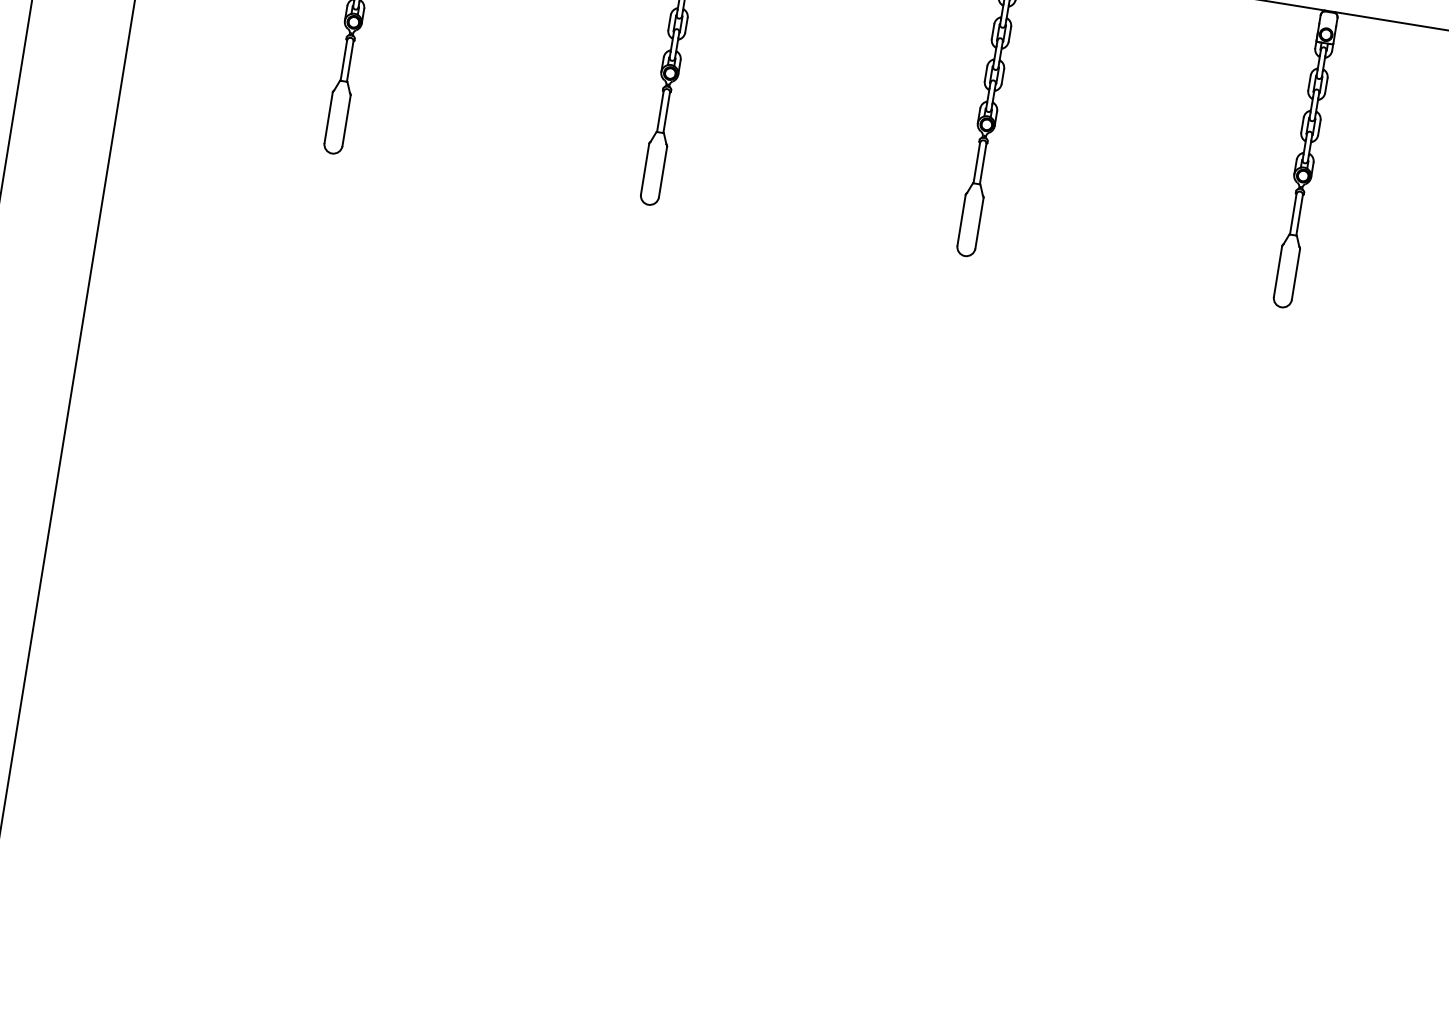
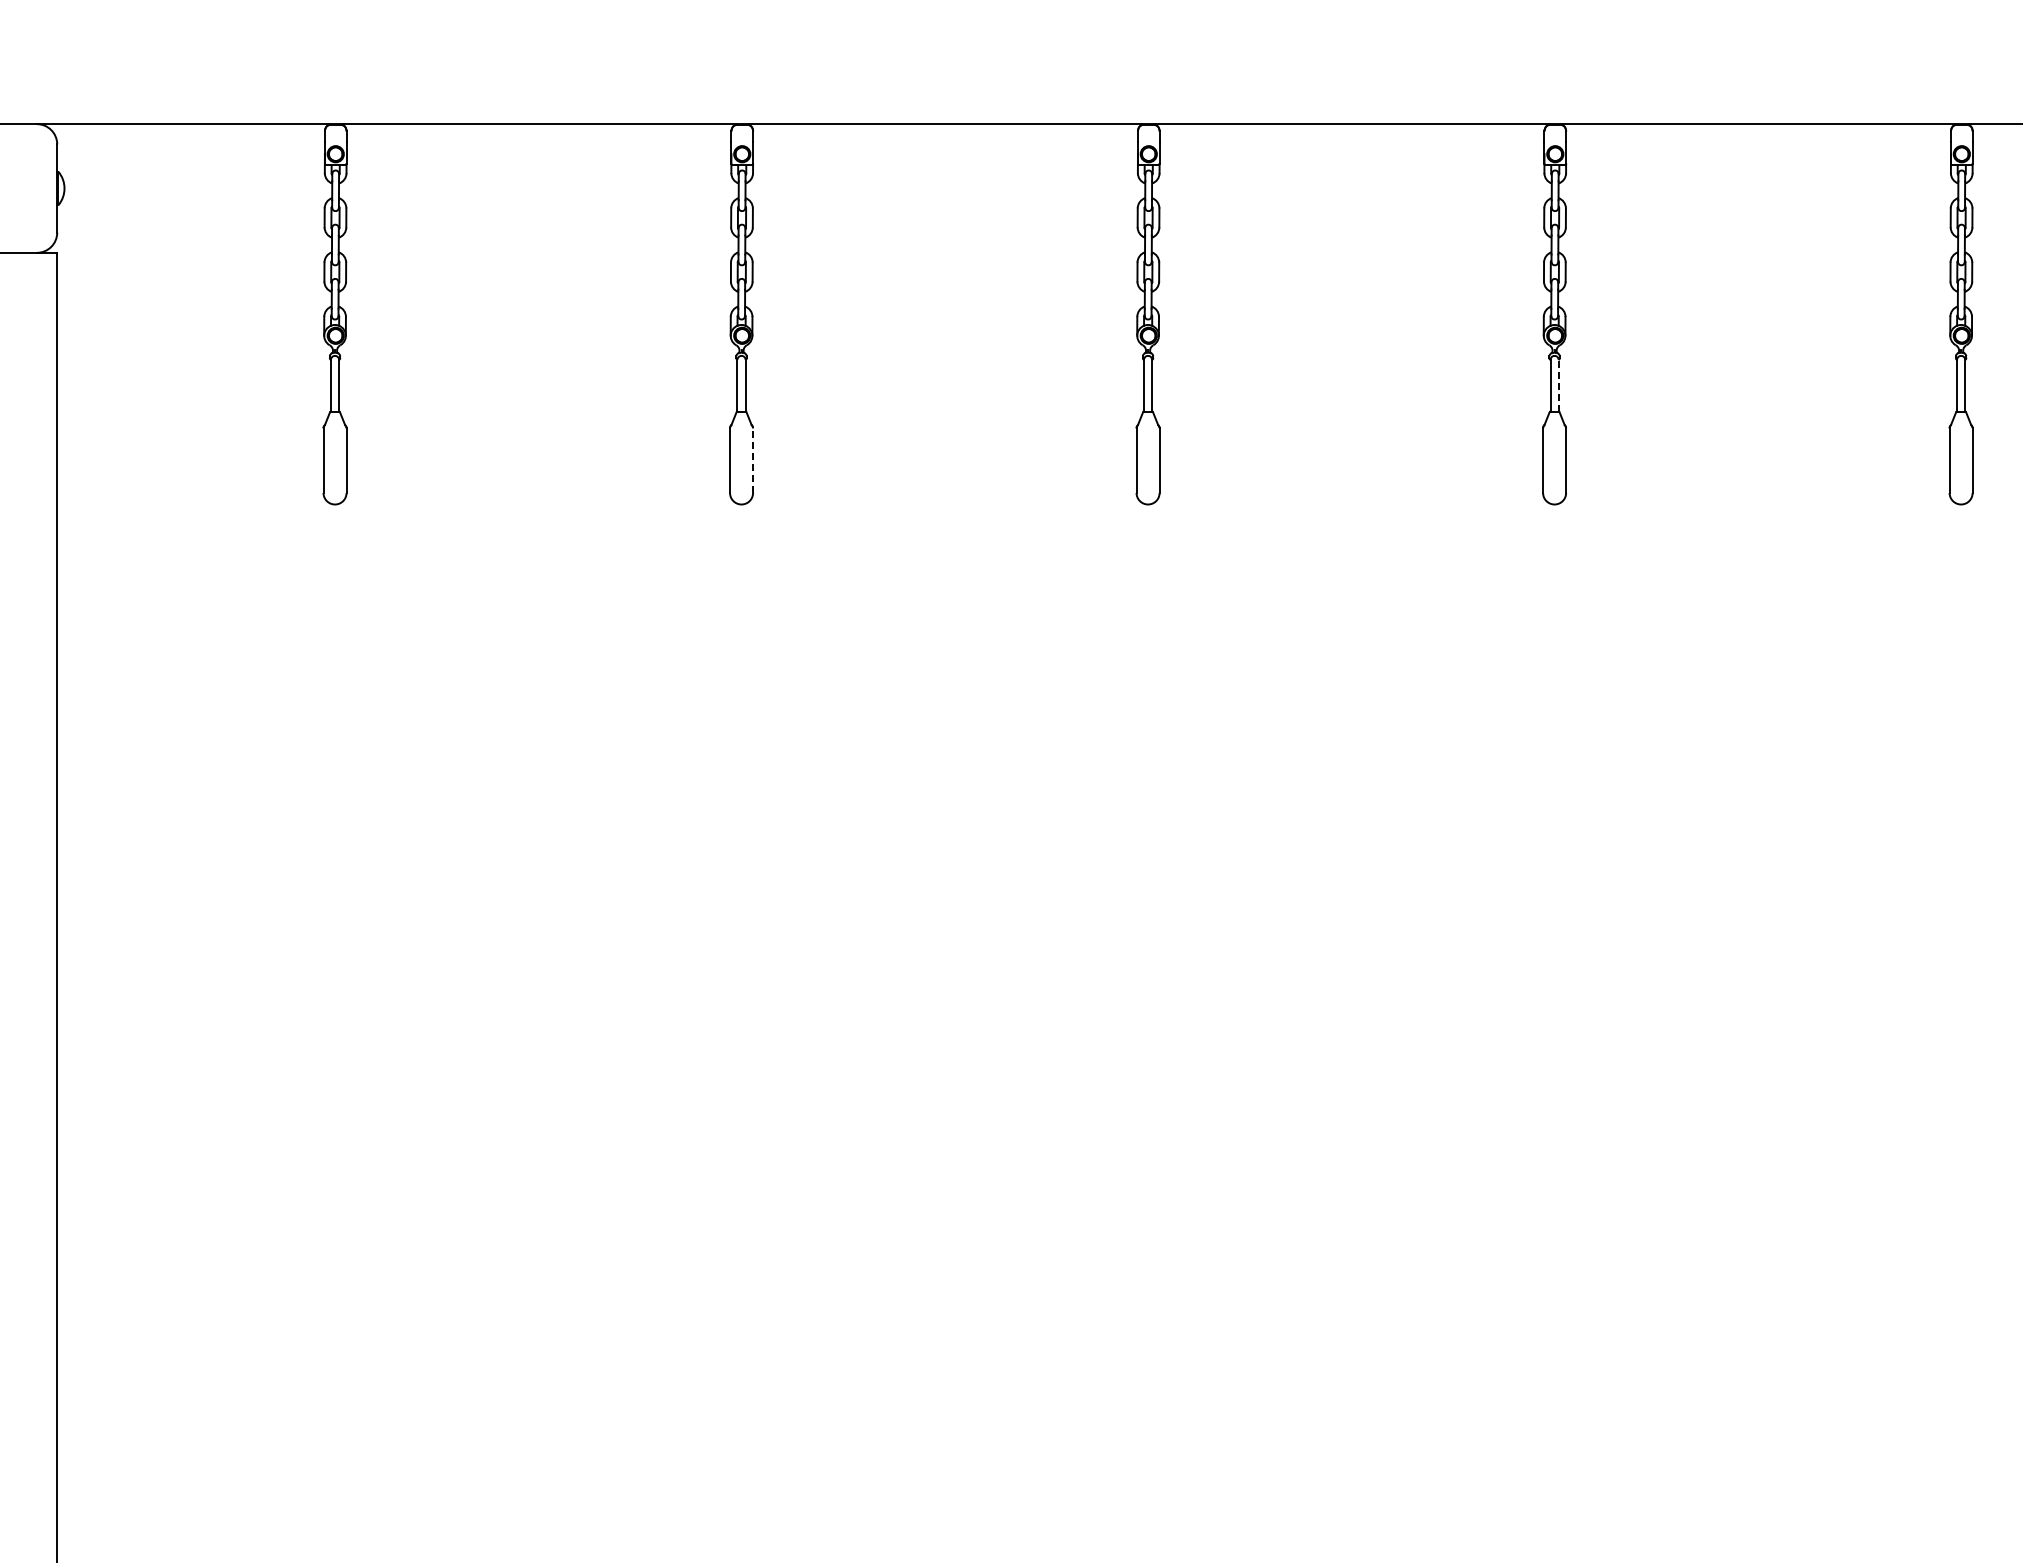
line: (663, 172) -> (753, 460), solid -> dashed
line: (1299, 215) -> (1558, 385), solid -> dashed

